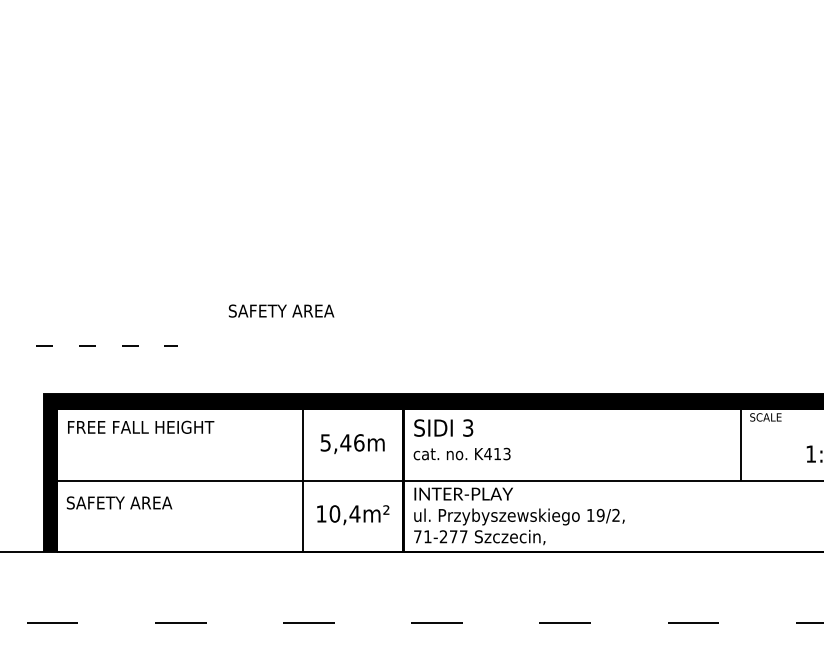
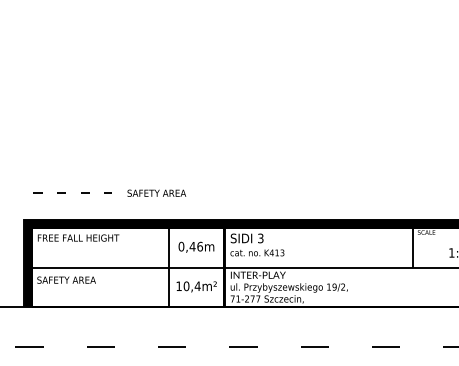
text: (280, 309) -> (156, 192), moved
line: (94, 345) -> (65, 192), moved
text: (325, 442) -> (181, 246), 5,46m -> 0,46m

